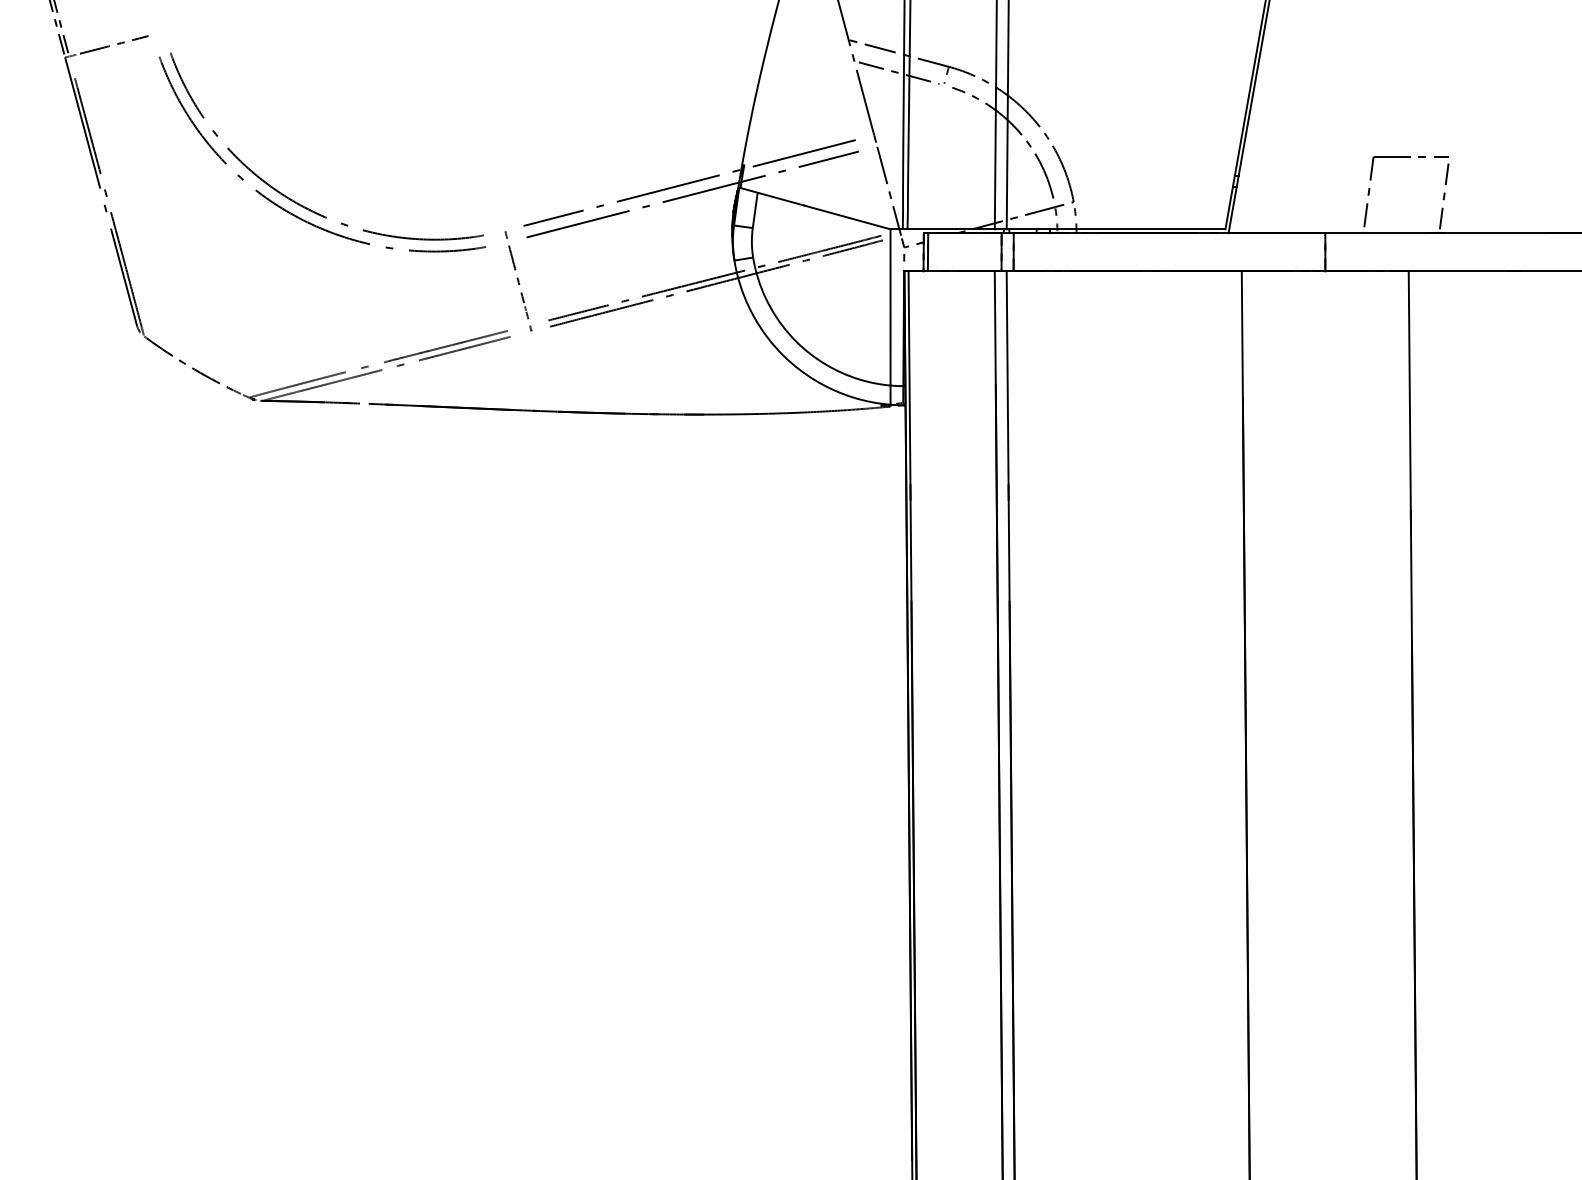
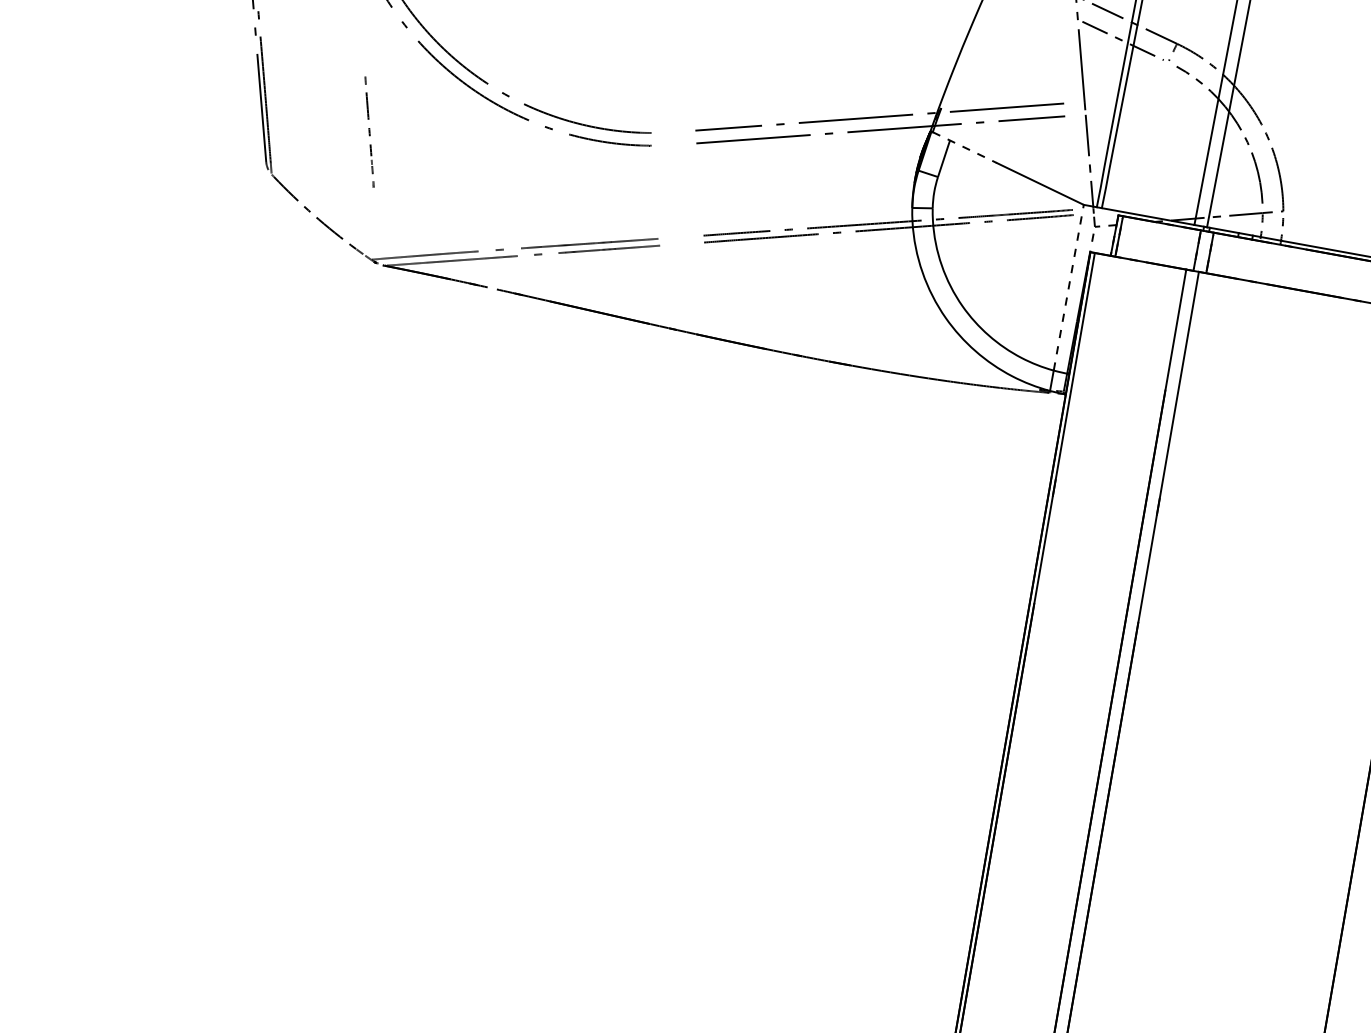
line: (772, 196) -> (964, 147), solid -> dashed
part: (518, 281) -> (369, 132), moved
line: (890, 306) -> (1068, 286), solid -> dashed

